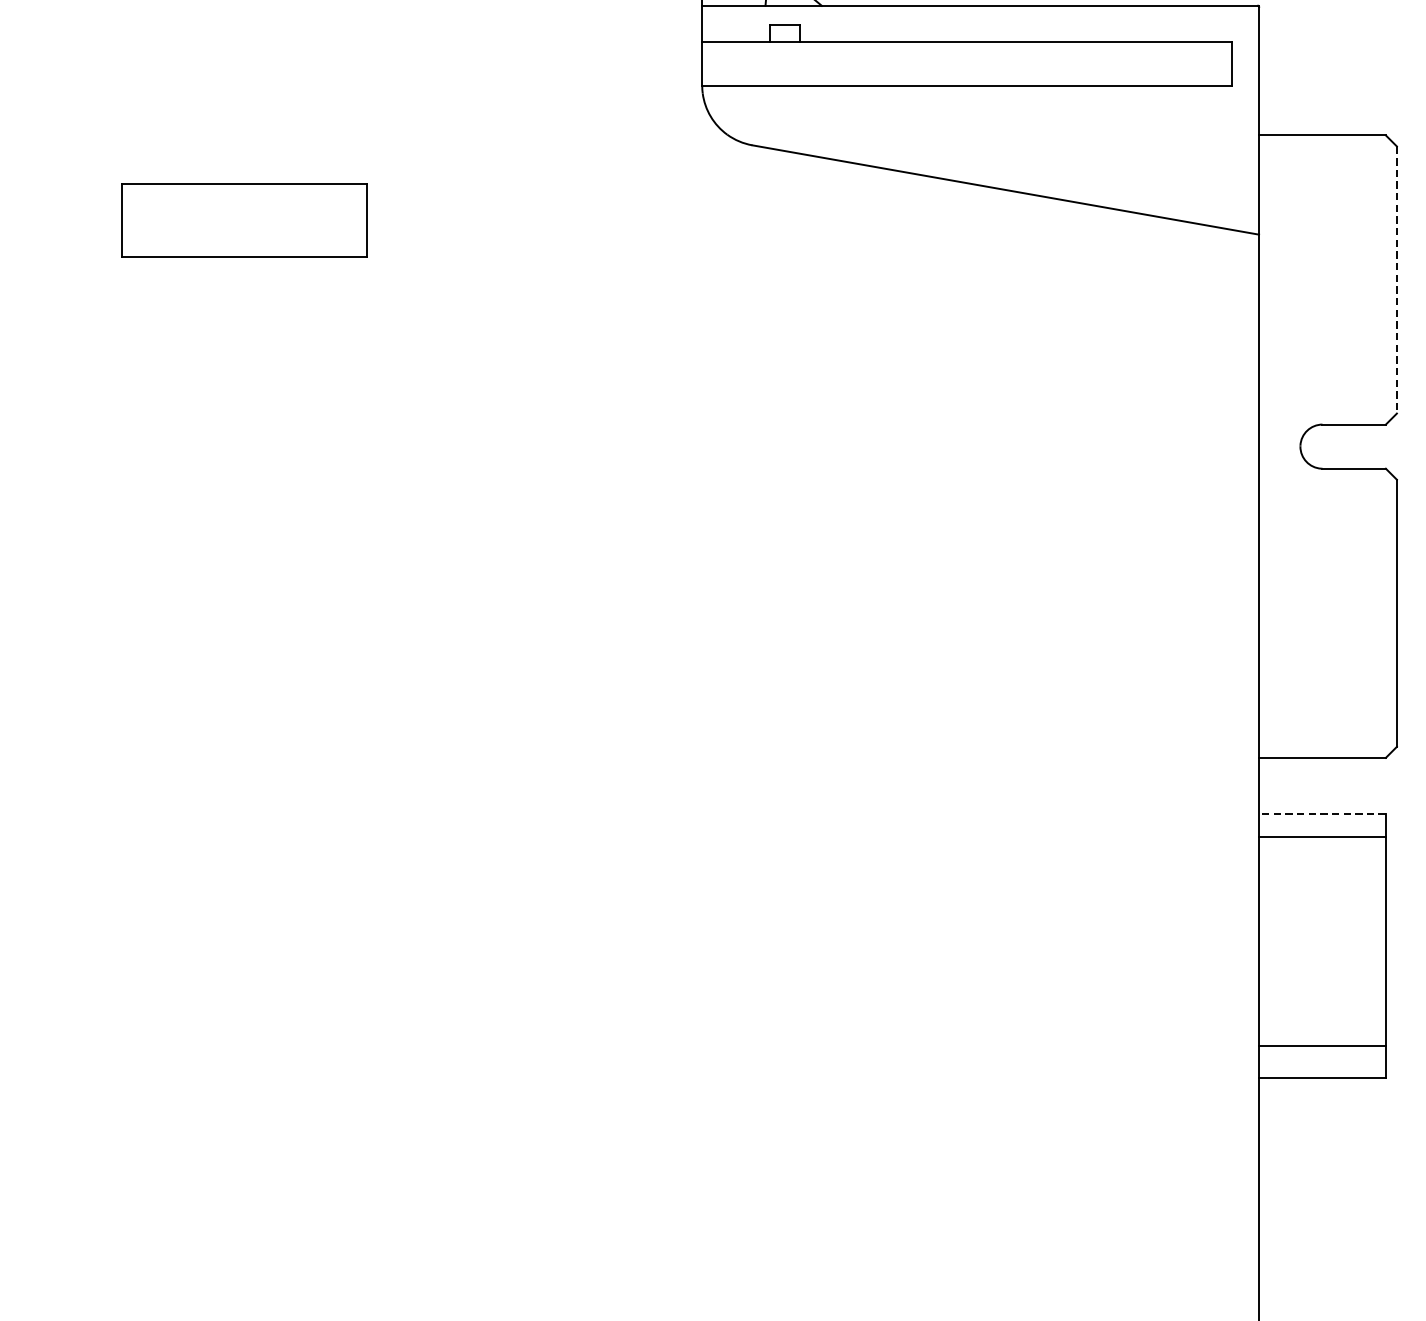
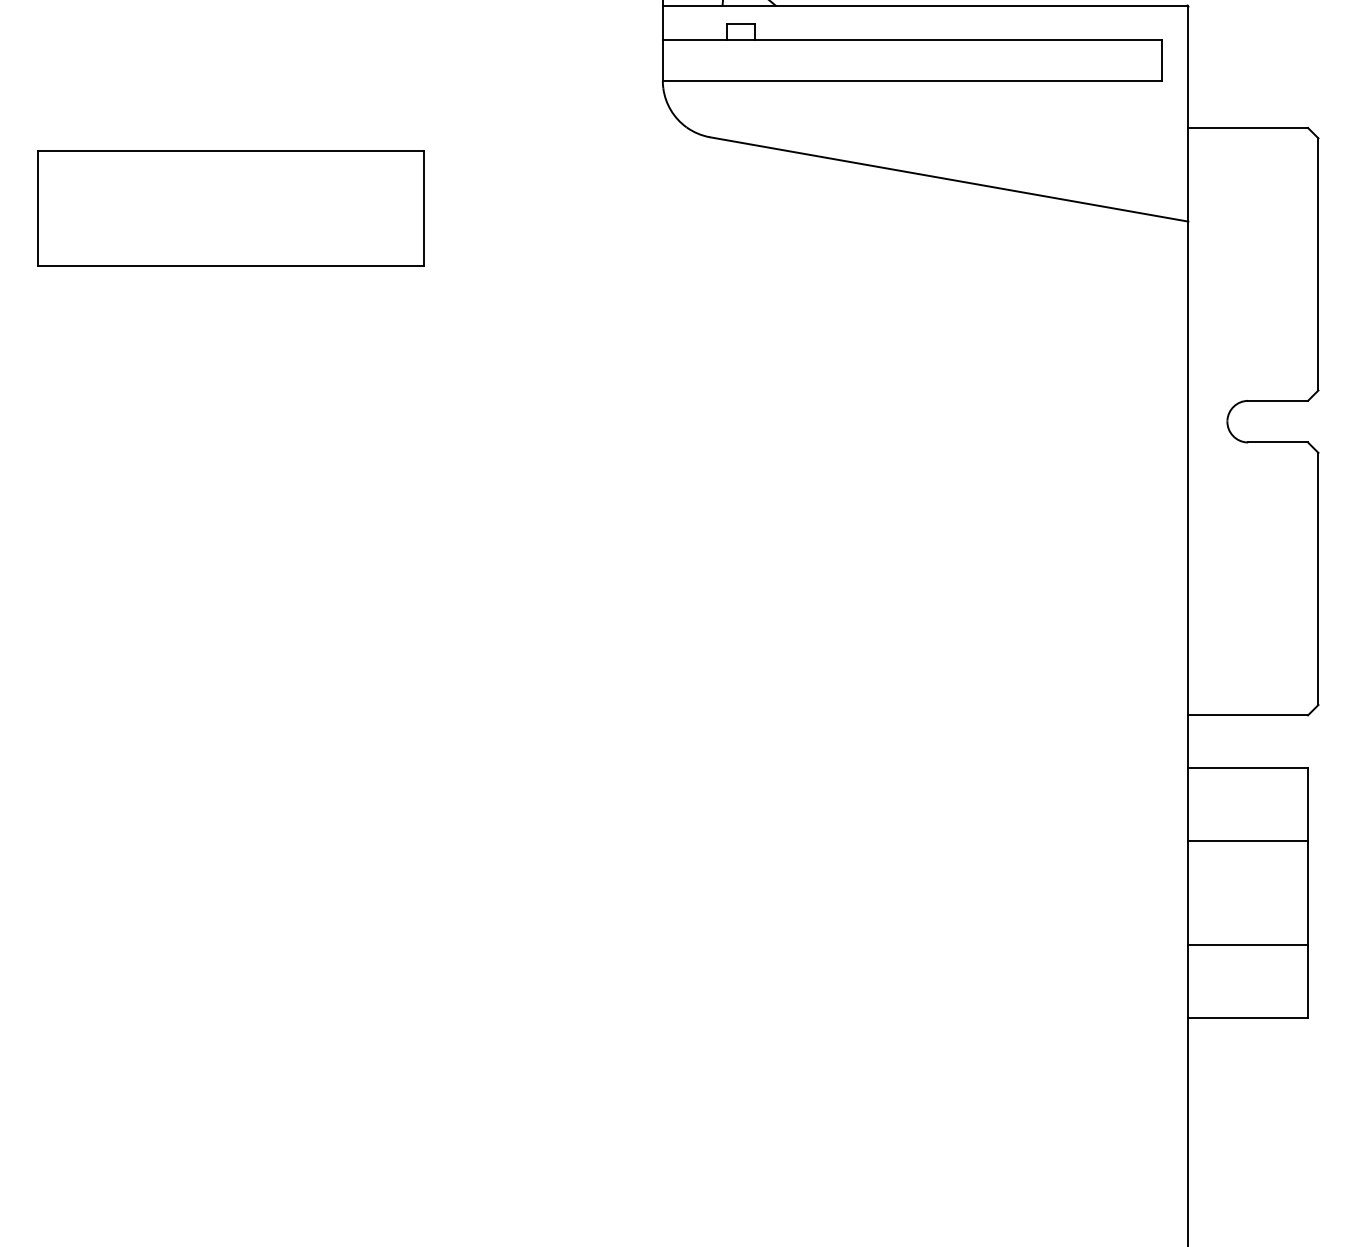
part: (244, 220) -> (230, 208), size x1.67
line: (1396, 280) -> (1318, 264), dashed -> solid
line: (1322, 813) -> (1248, 767), dashed -> solid
line: (1322, 837) -> (1248, 841), moved
line: (1322, 1046) -> (1248, 944), moved

